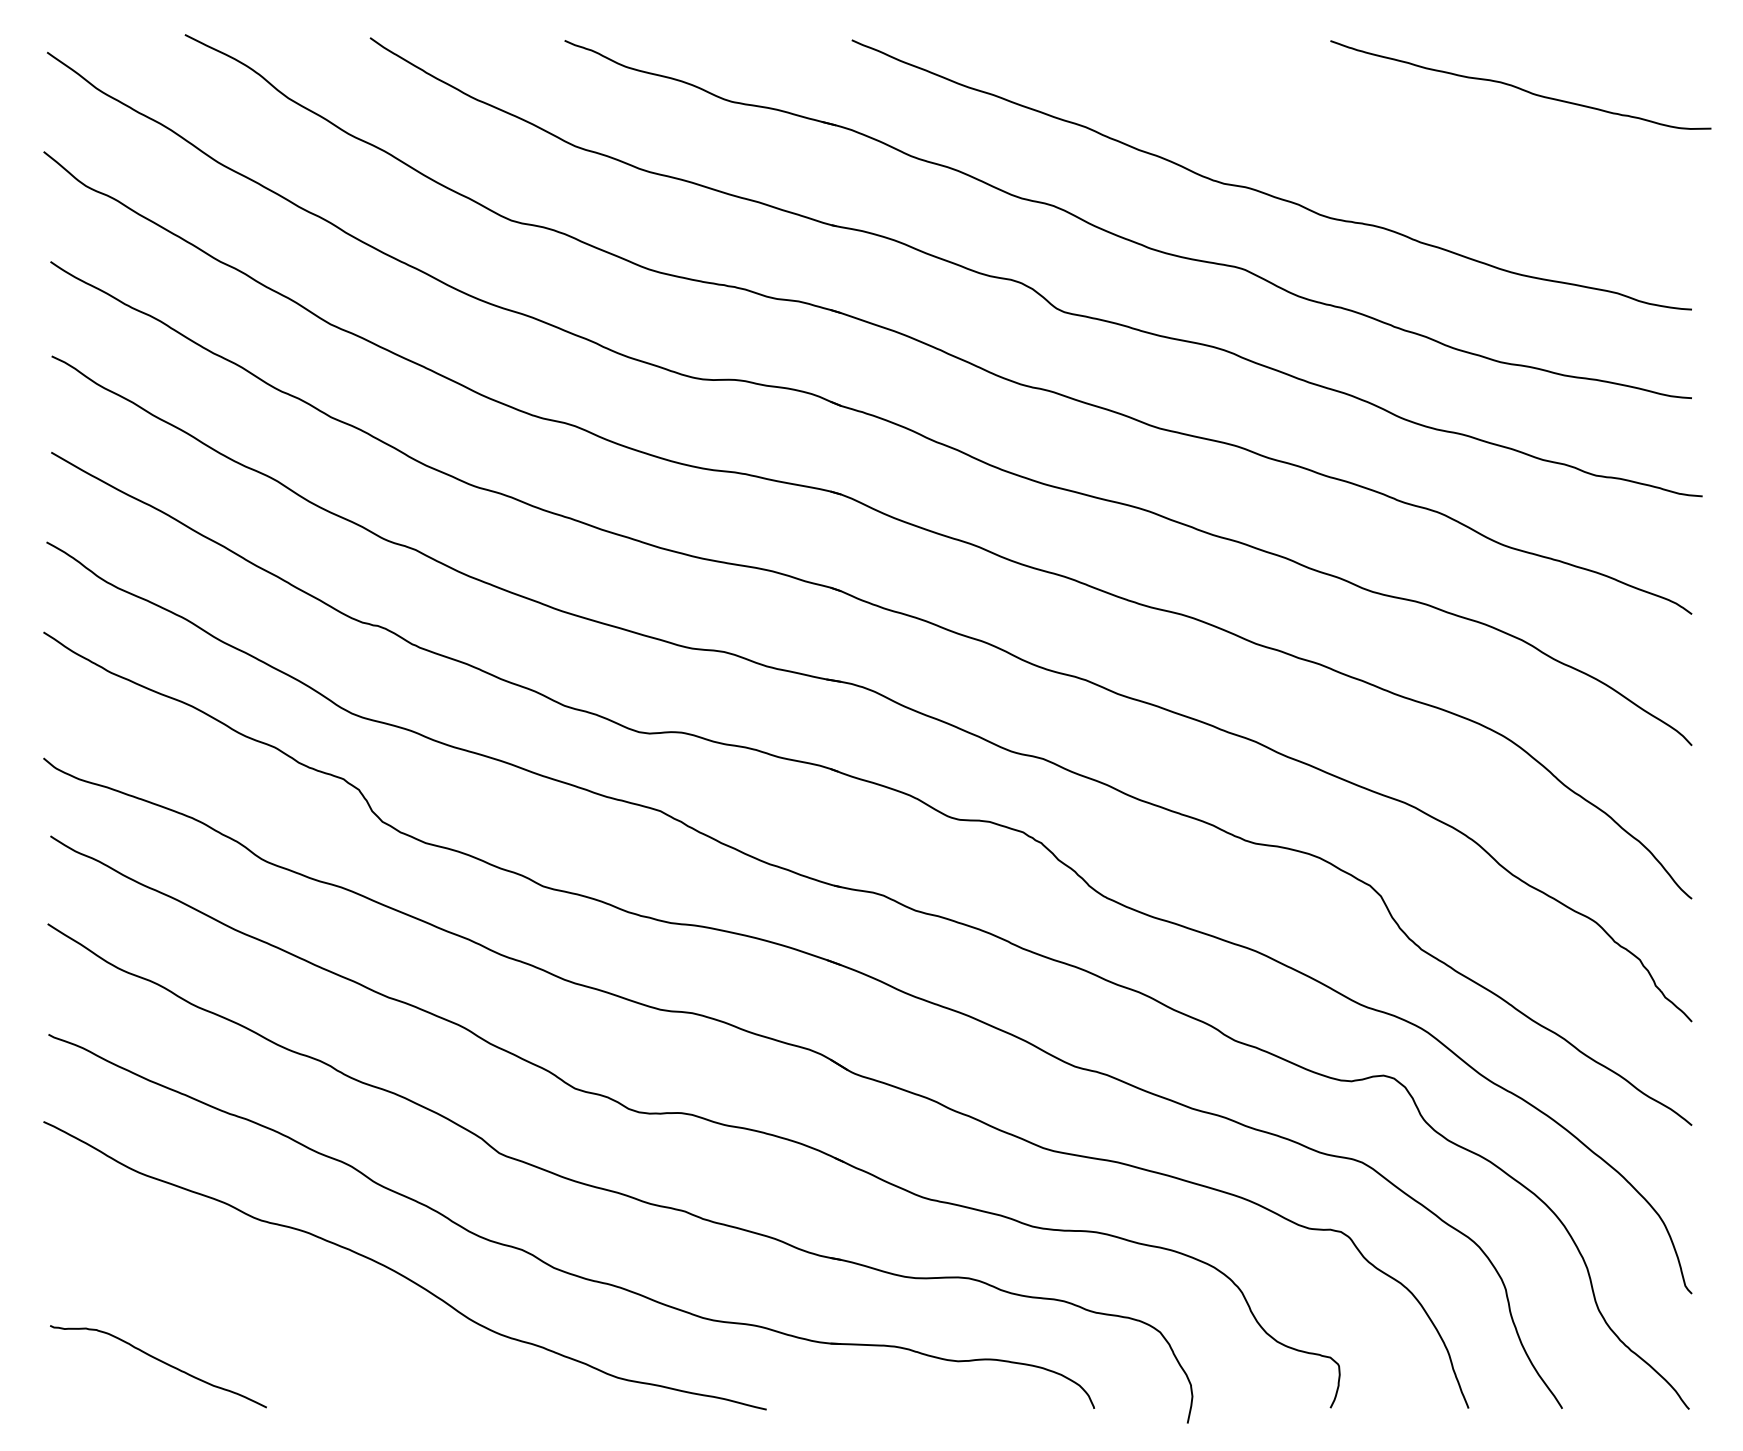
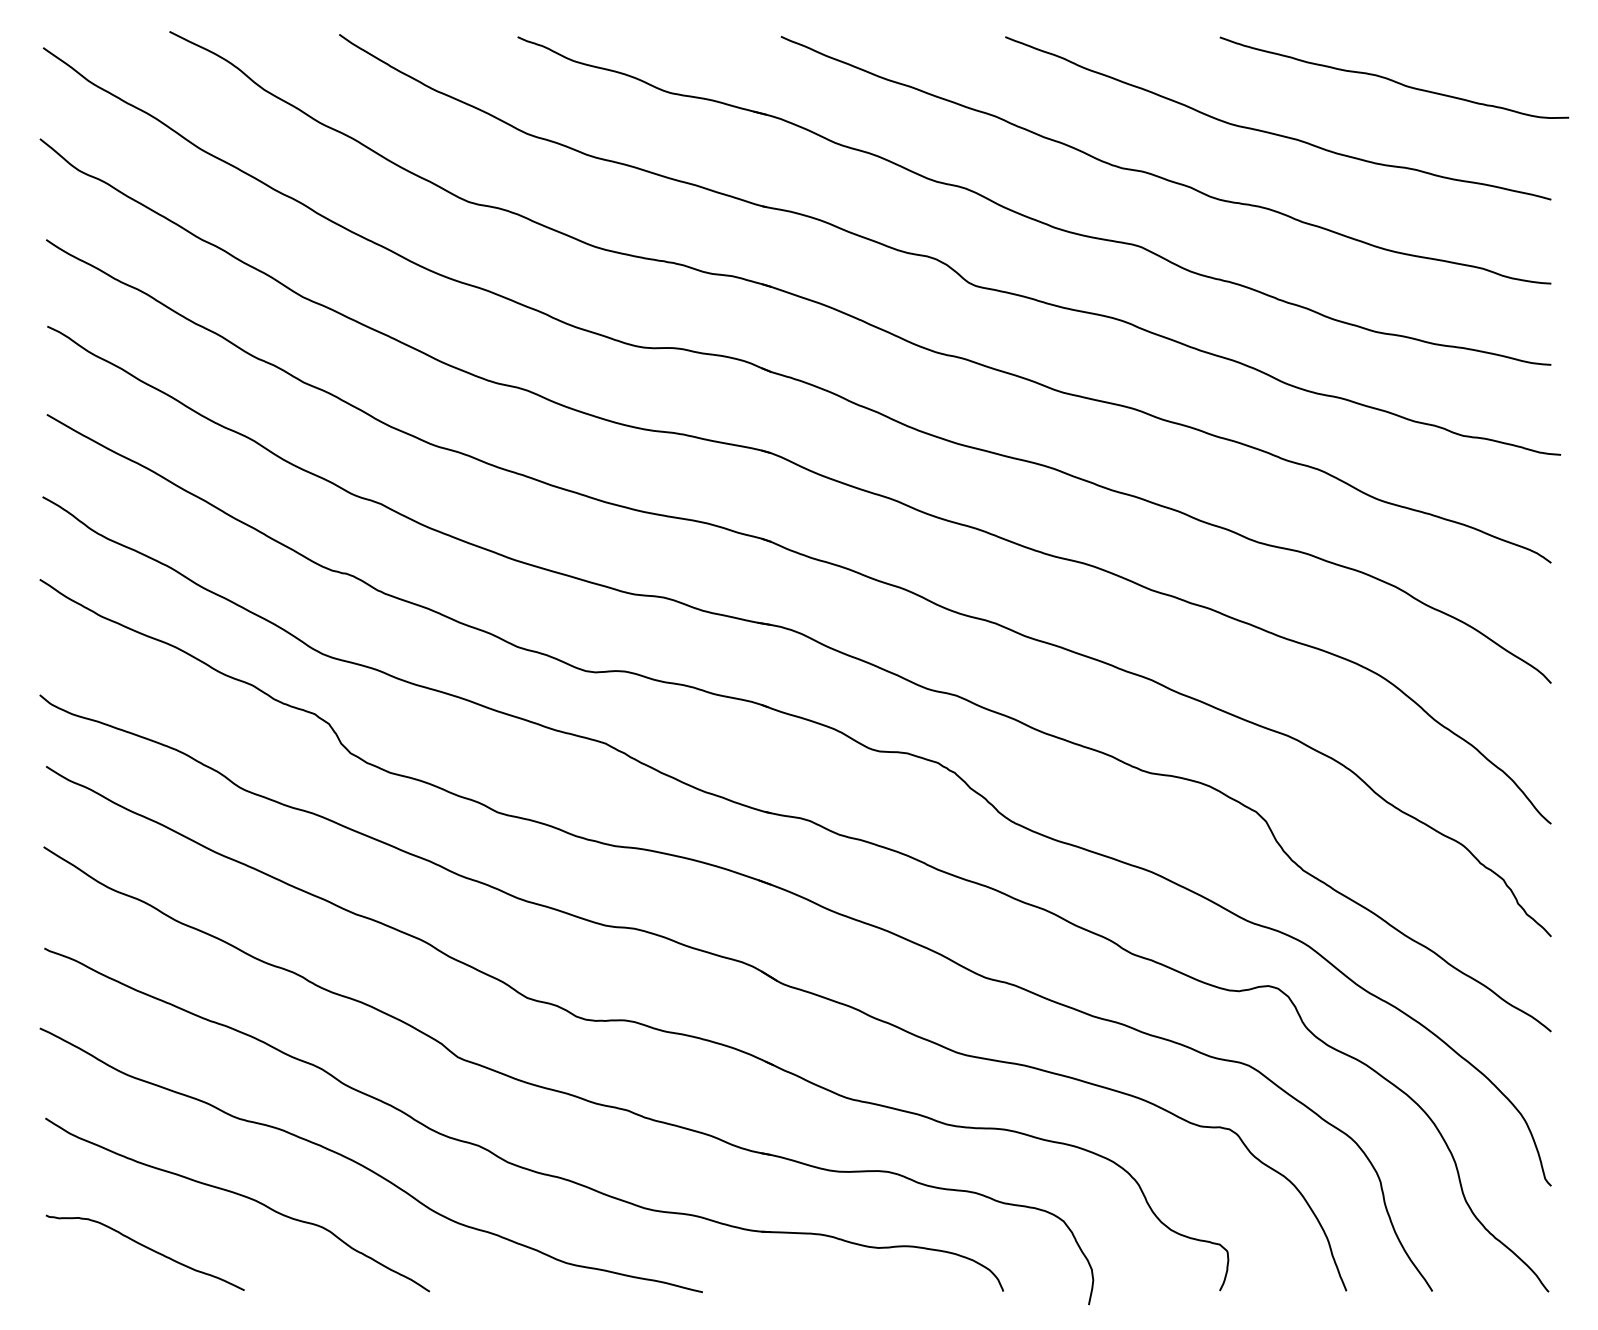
curve: (1390, 145) -> (1274, 133), added
curve: (261, 1304) -> (239, 1195), added

